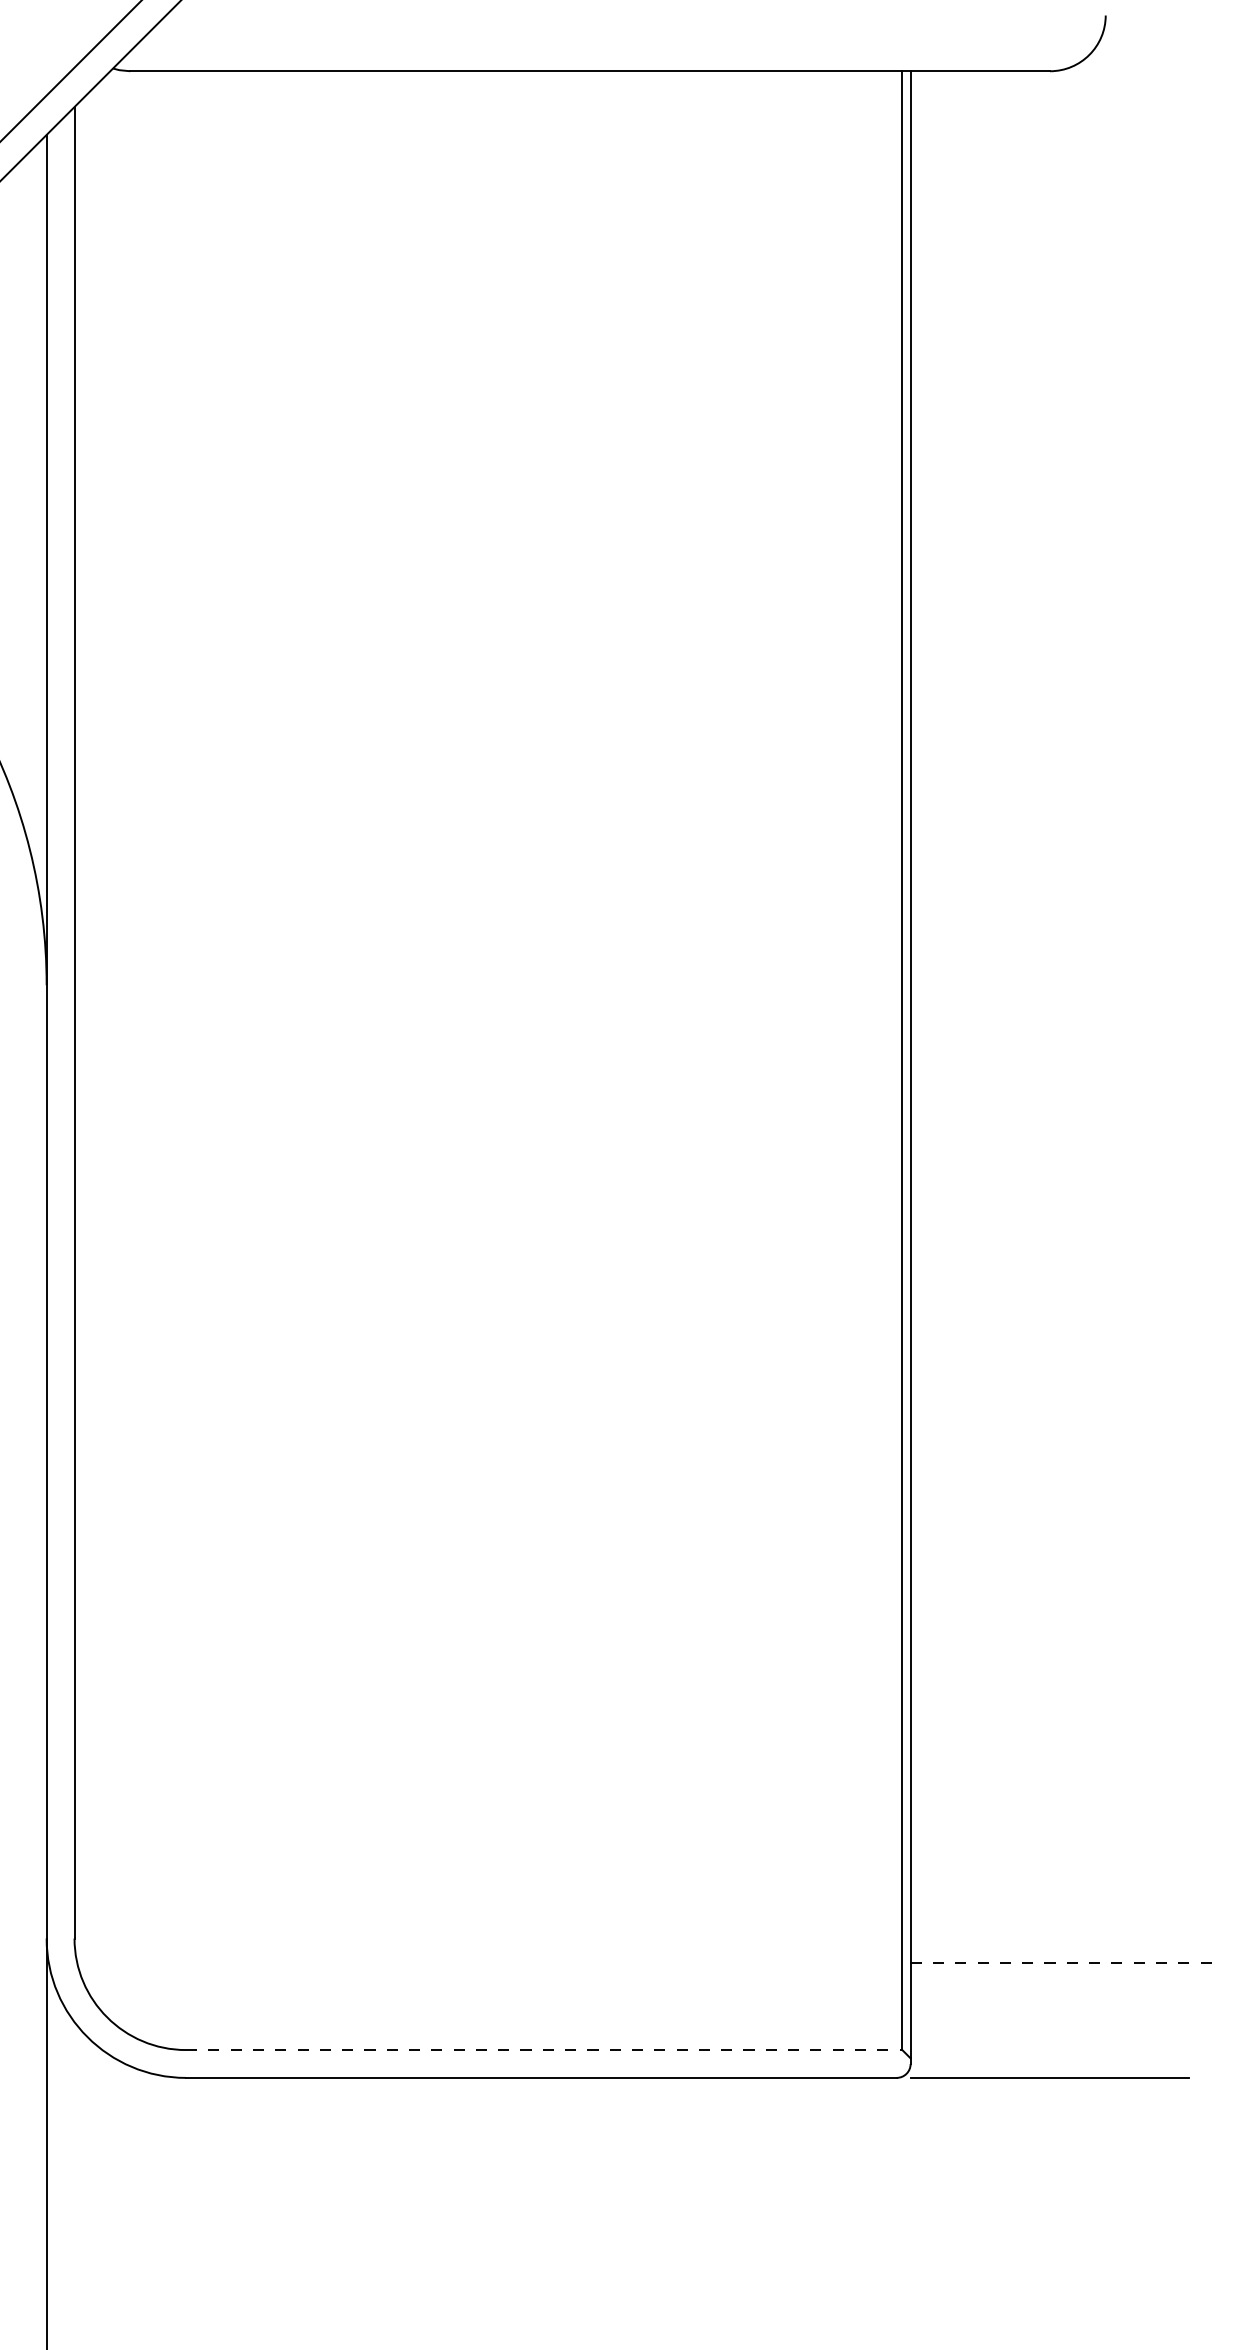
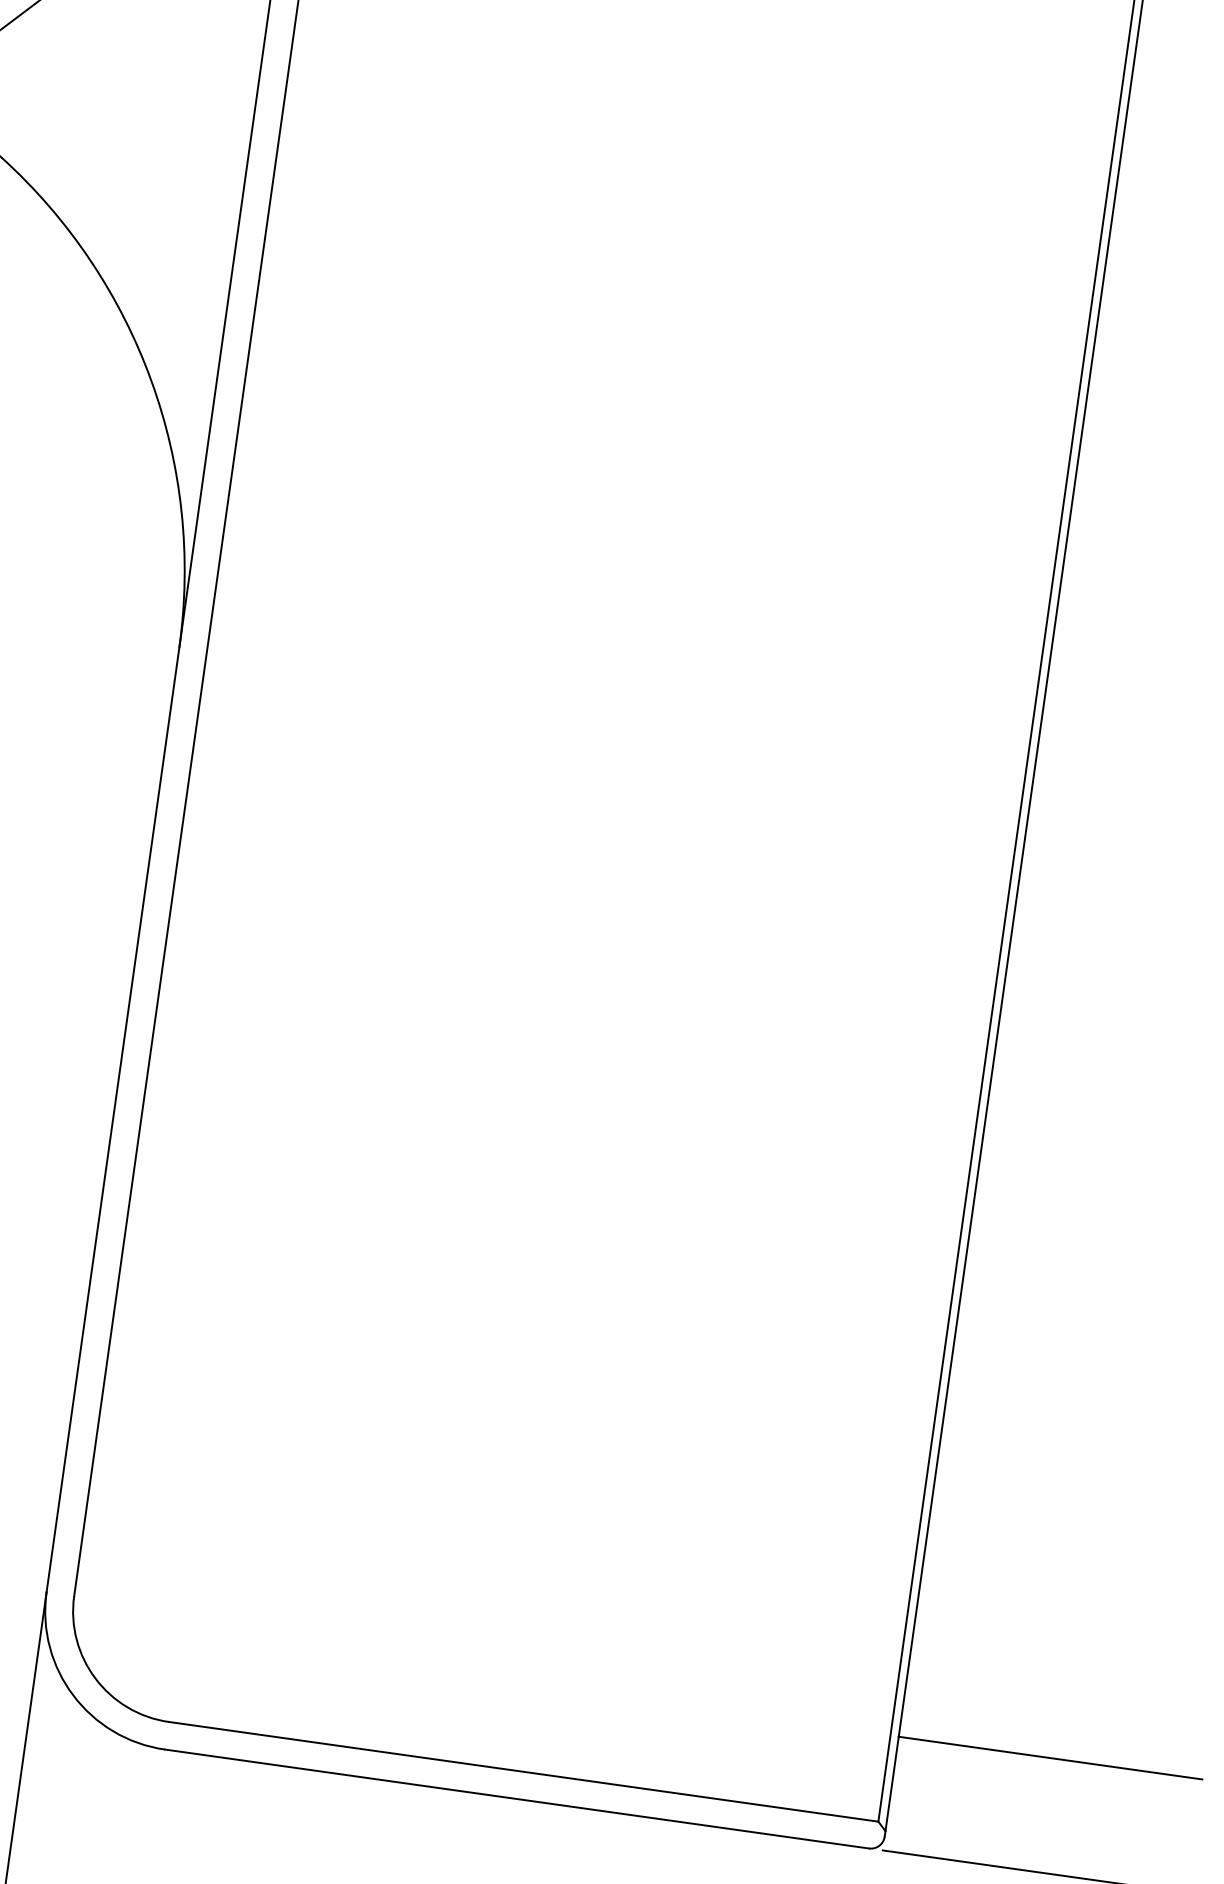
line: (1064, 1963) -> (1051, 1758), dashed -> solid
line: (544, 2050) -> (524, 1772), dashed -> solid

